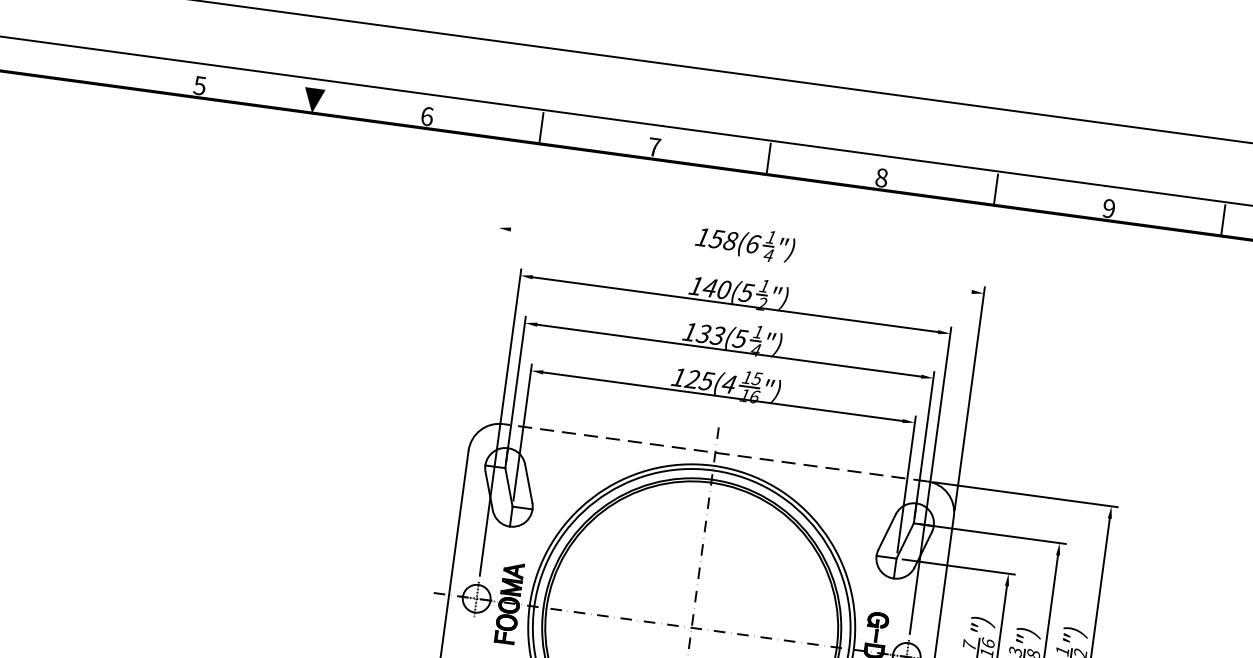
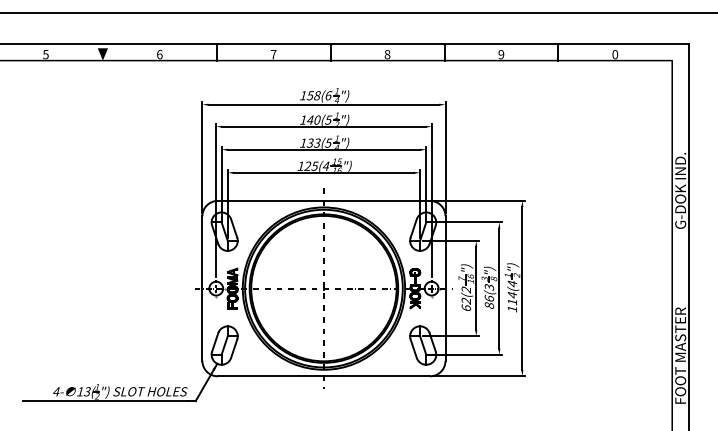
line: (740, 260) -> (323, 104), added
line: (484, 333) -> (202, 157), added
line: (714, 451) -> (323, 200), dashed -> solid

